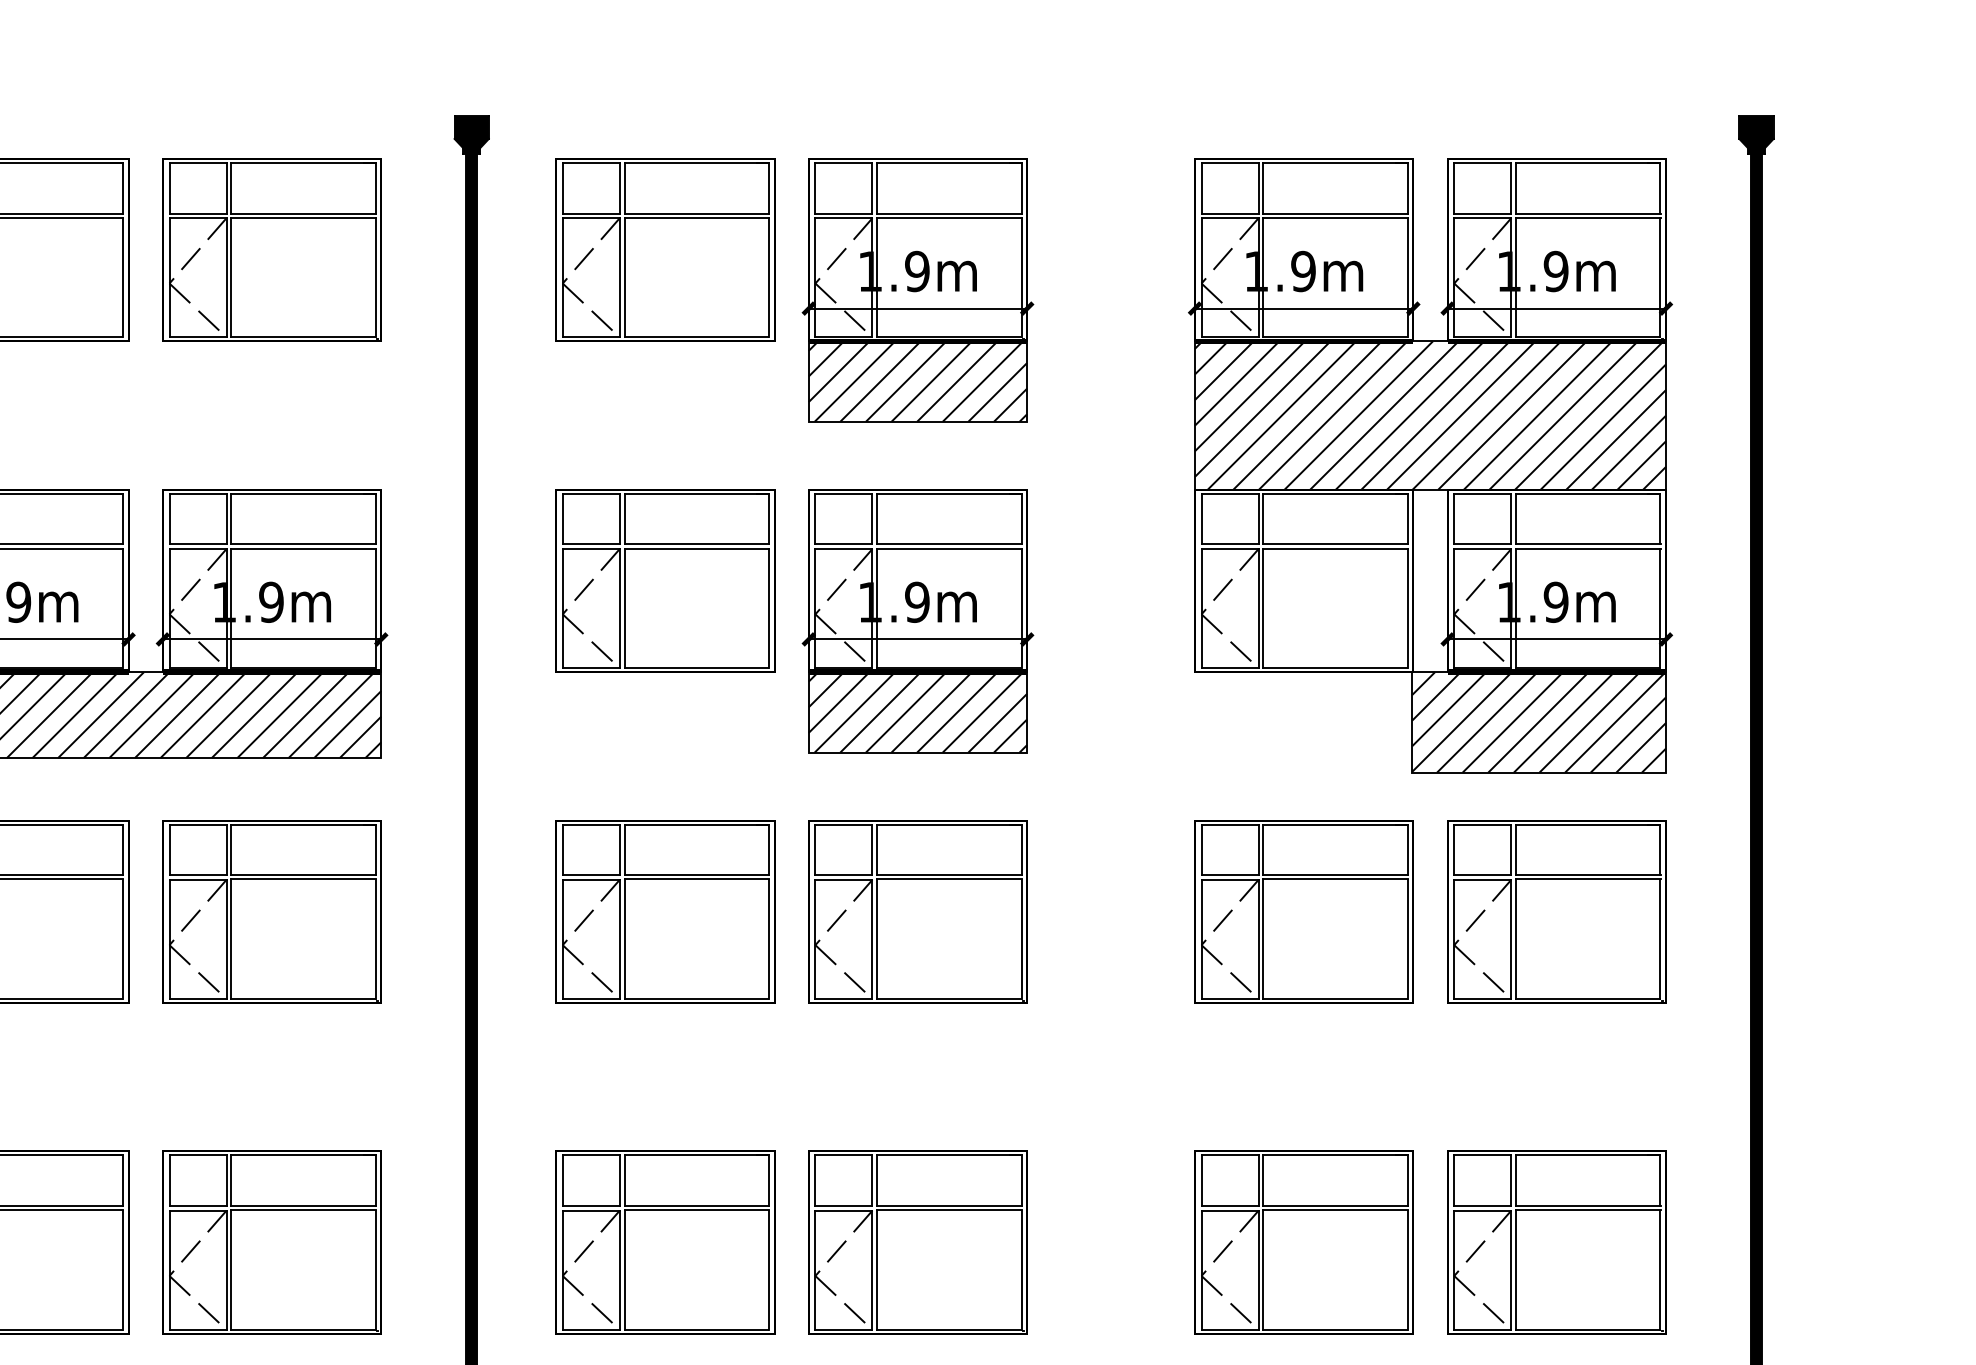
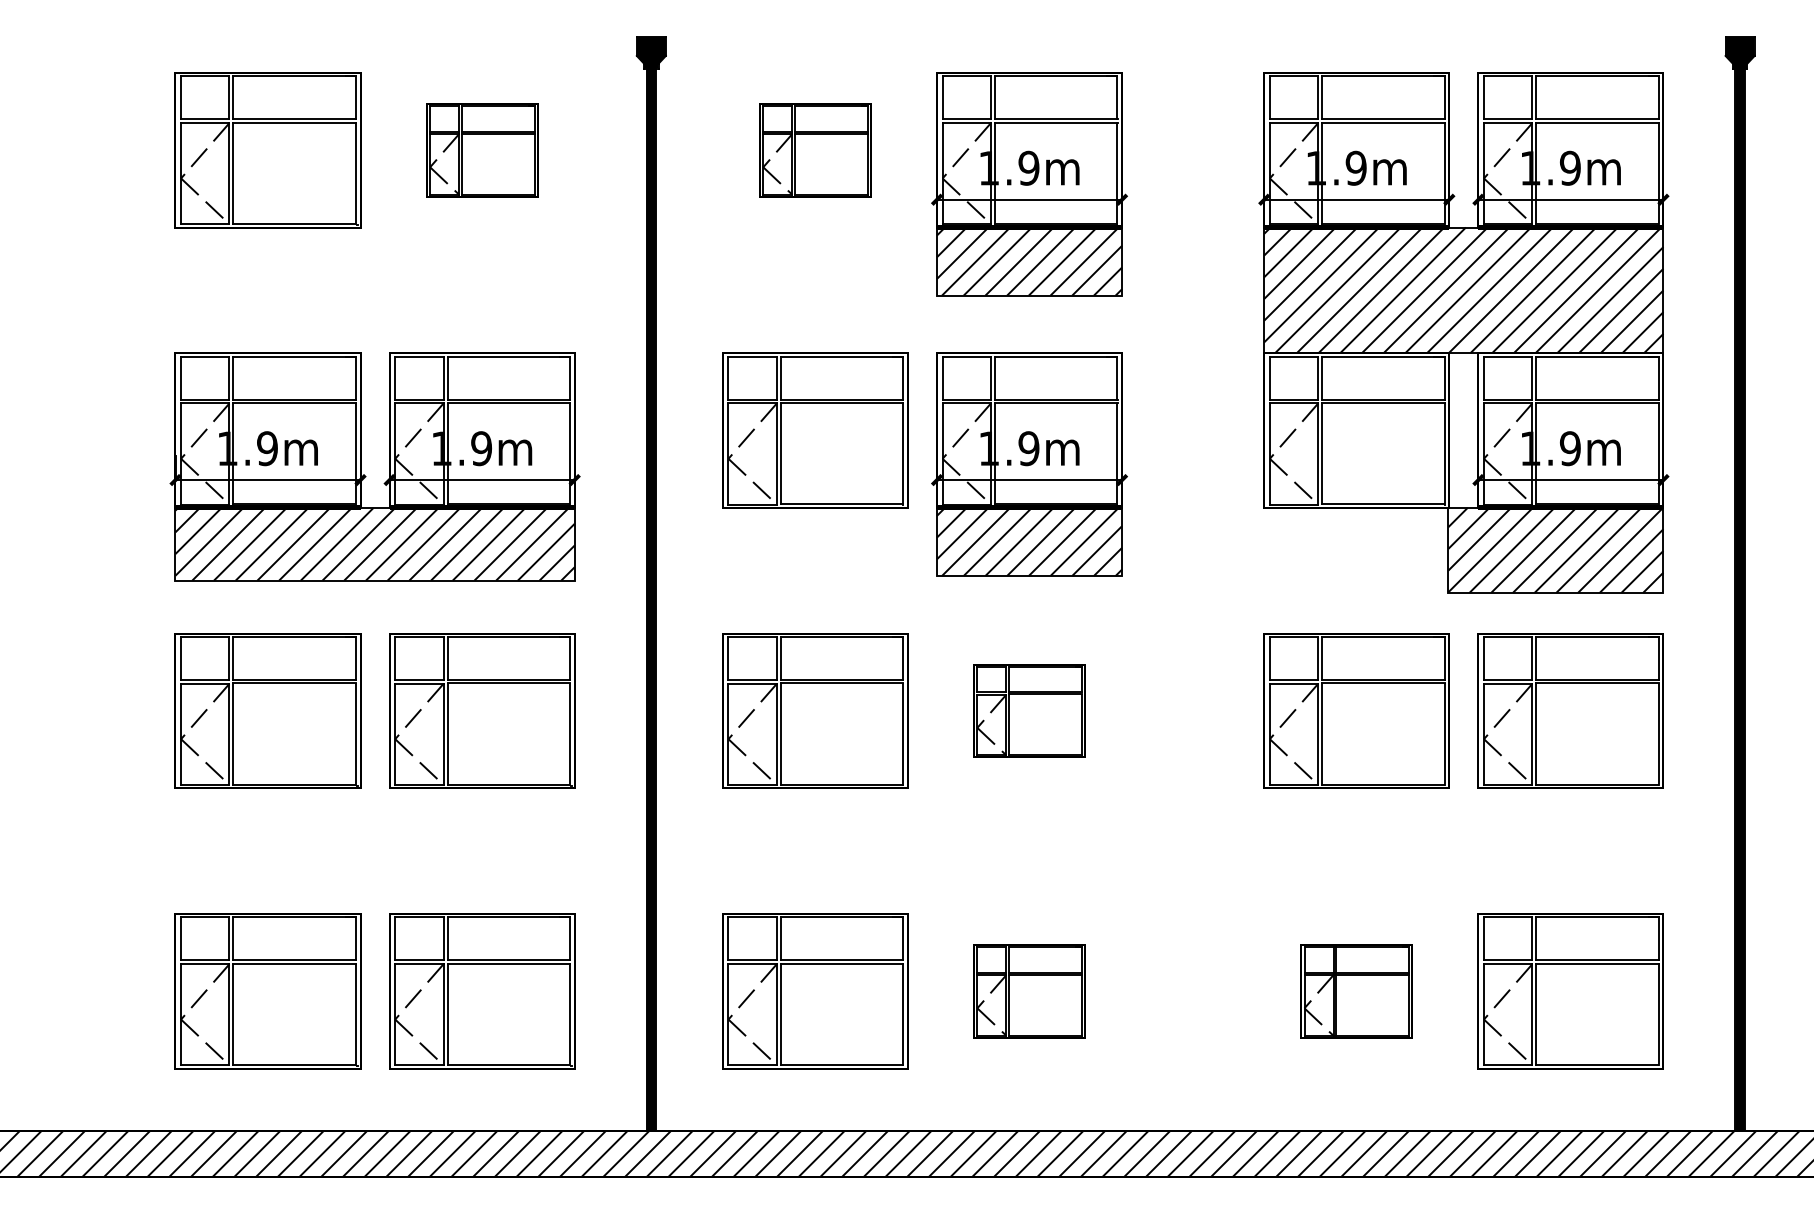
part: (272, 250) -> (482, 150), size x0.6
part: (665, 250) -> (815, 150), size x0.6
part: (917, 911) -> (1029, 710), size x0.6
part: (917, 1242) -> (1029, 991), size x0.6
part: (1303, 1242) -> (1356, 991), size x0.6

